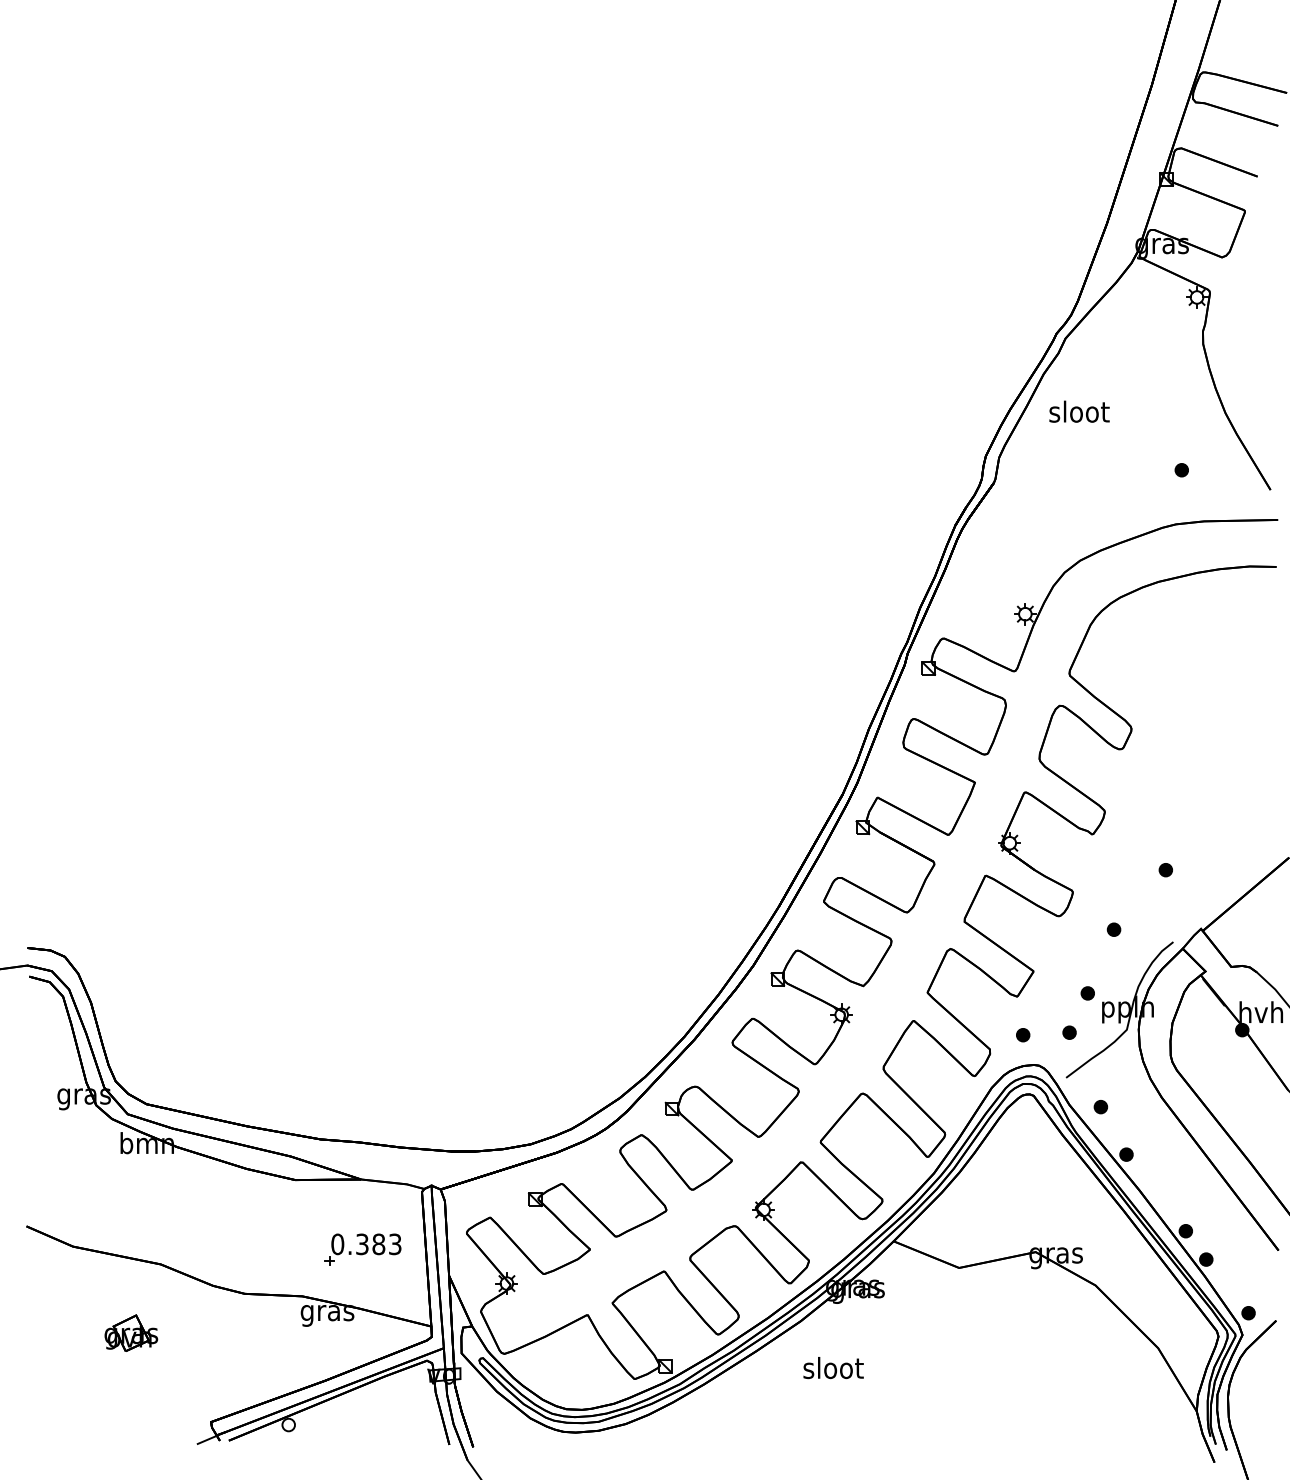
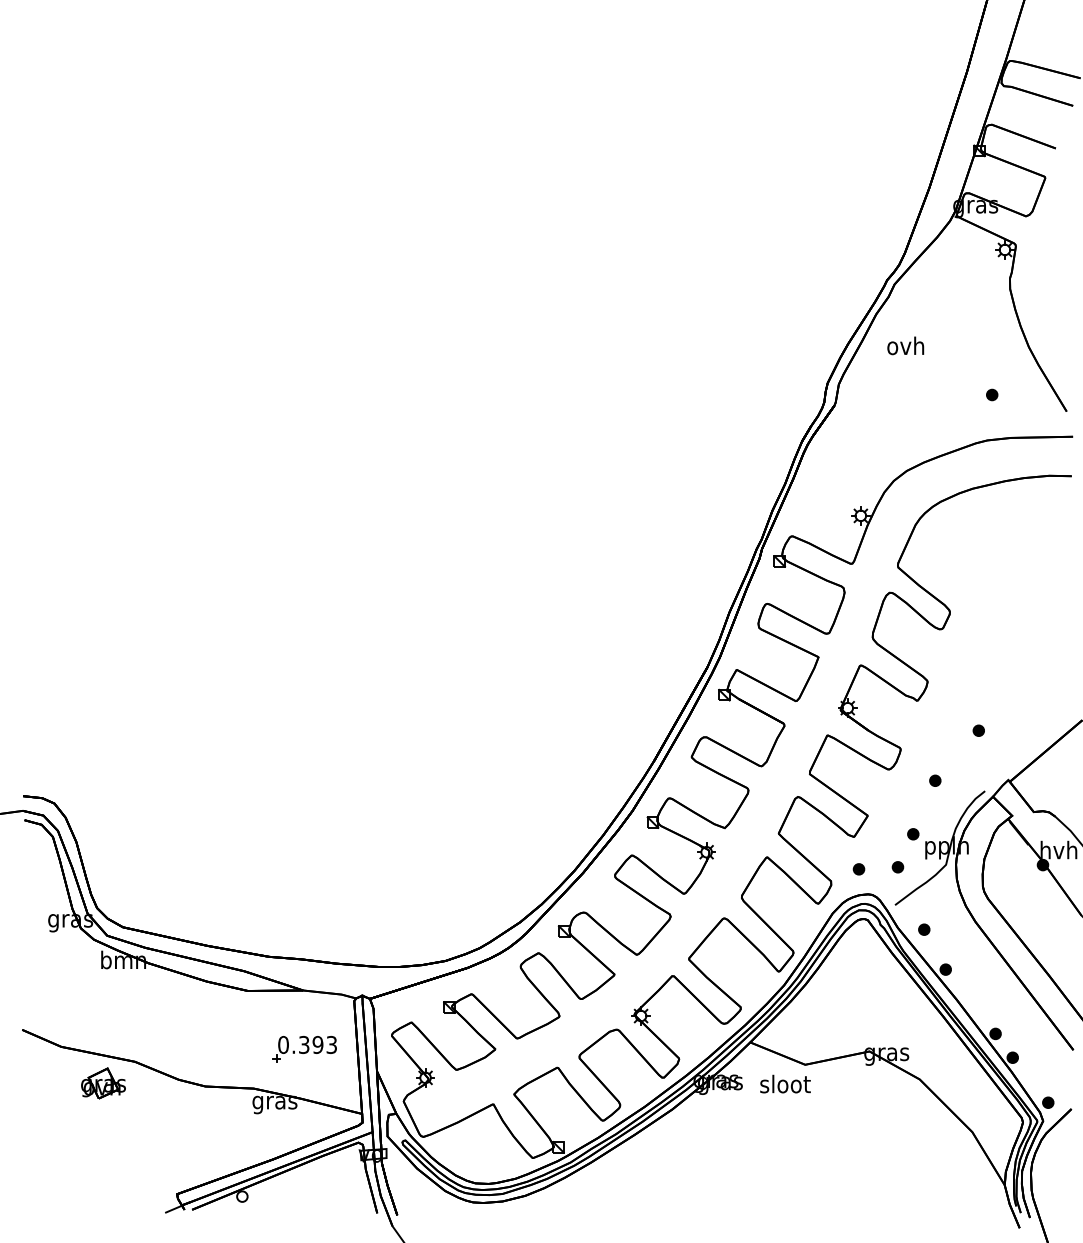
text: (1079, 411) -> (906, 345), sloot -> ovh
text: (378, 1244) -> (317, 1045), 0.383 -> 0.393
part: (131, 1332) -> (103, 1082), moved
text: (833, 1368) -> (785, 1084), moved

